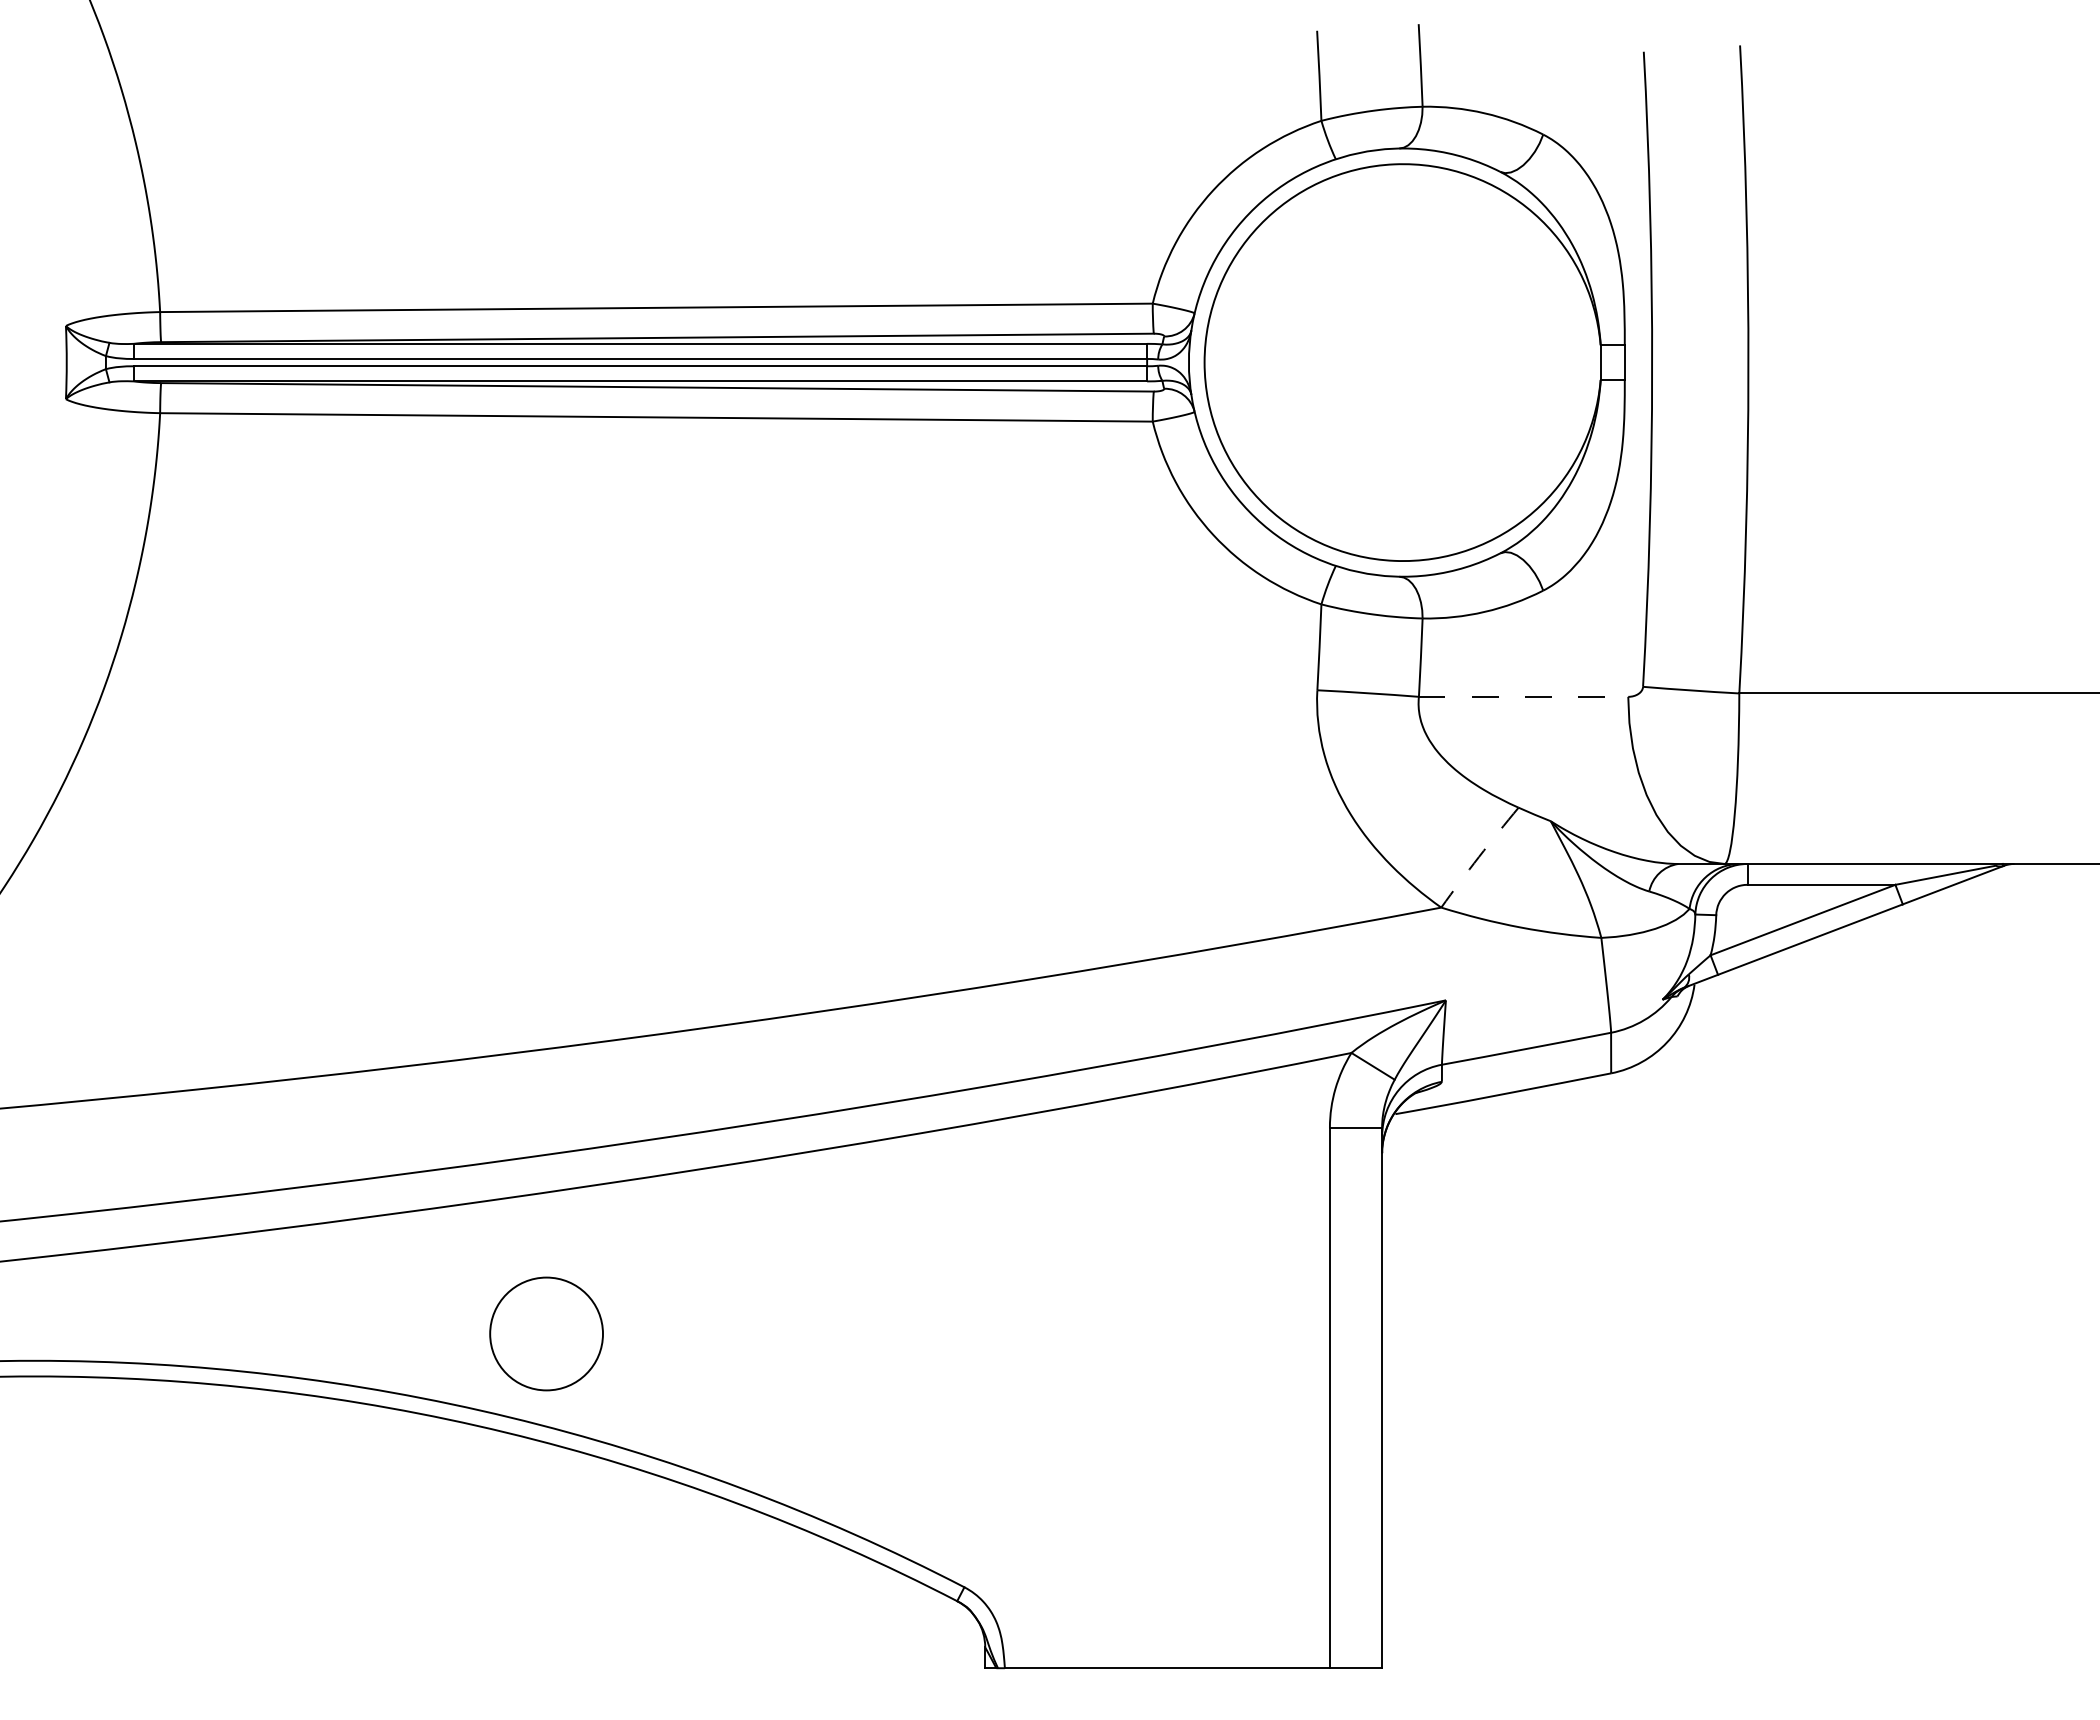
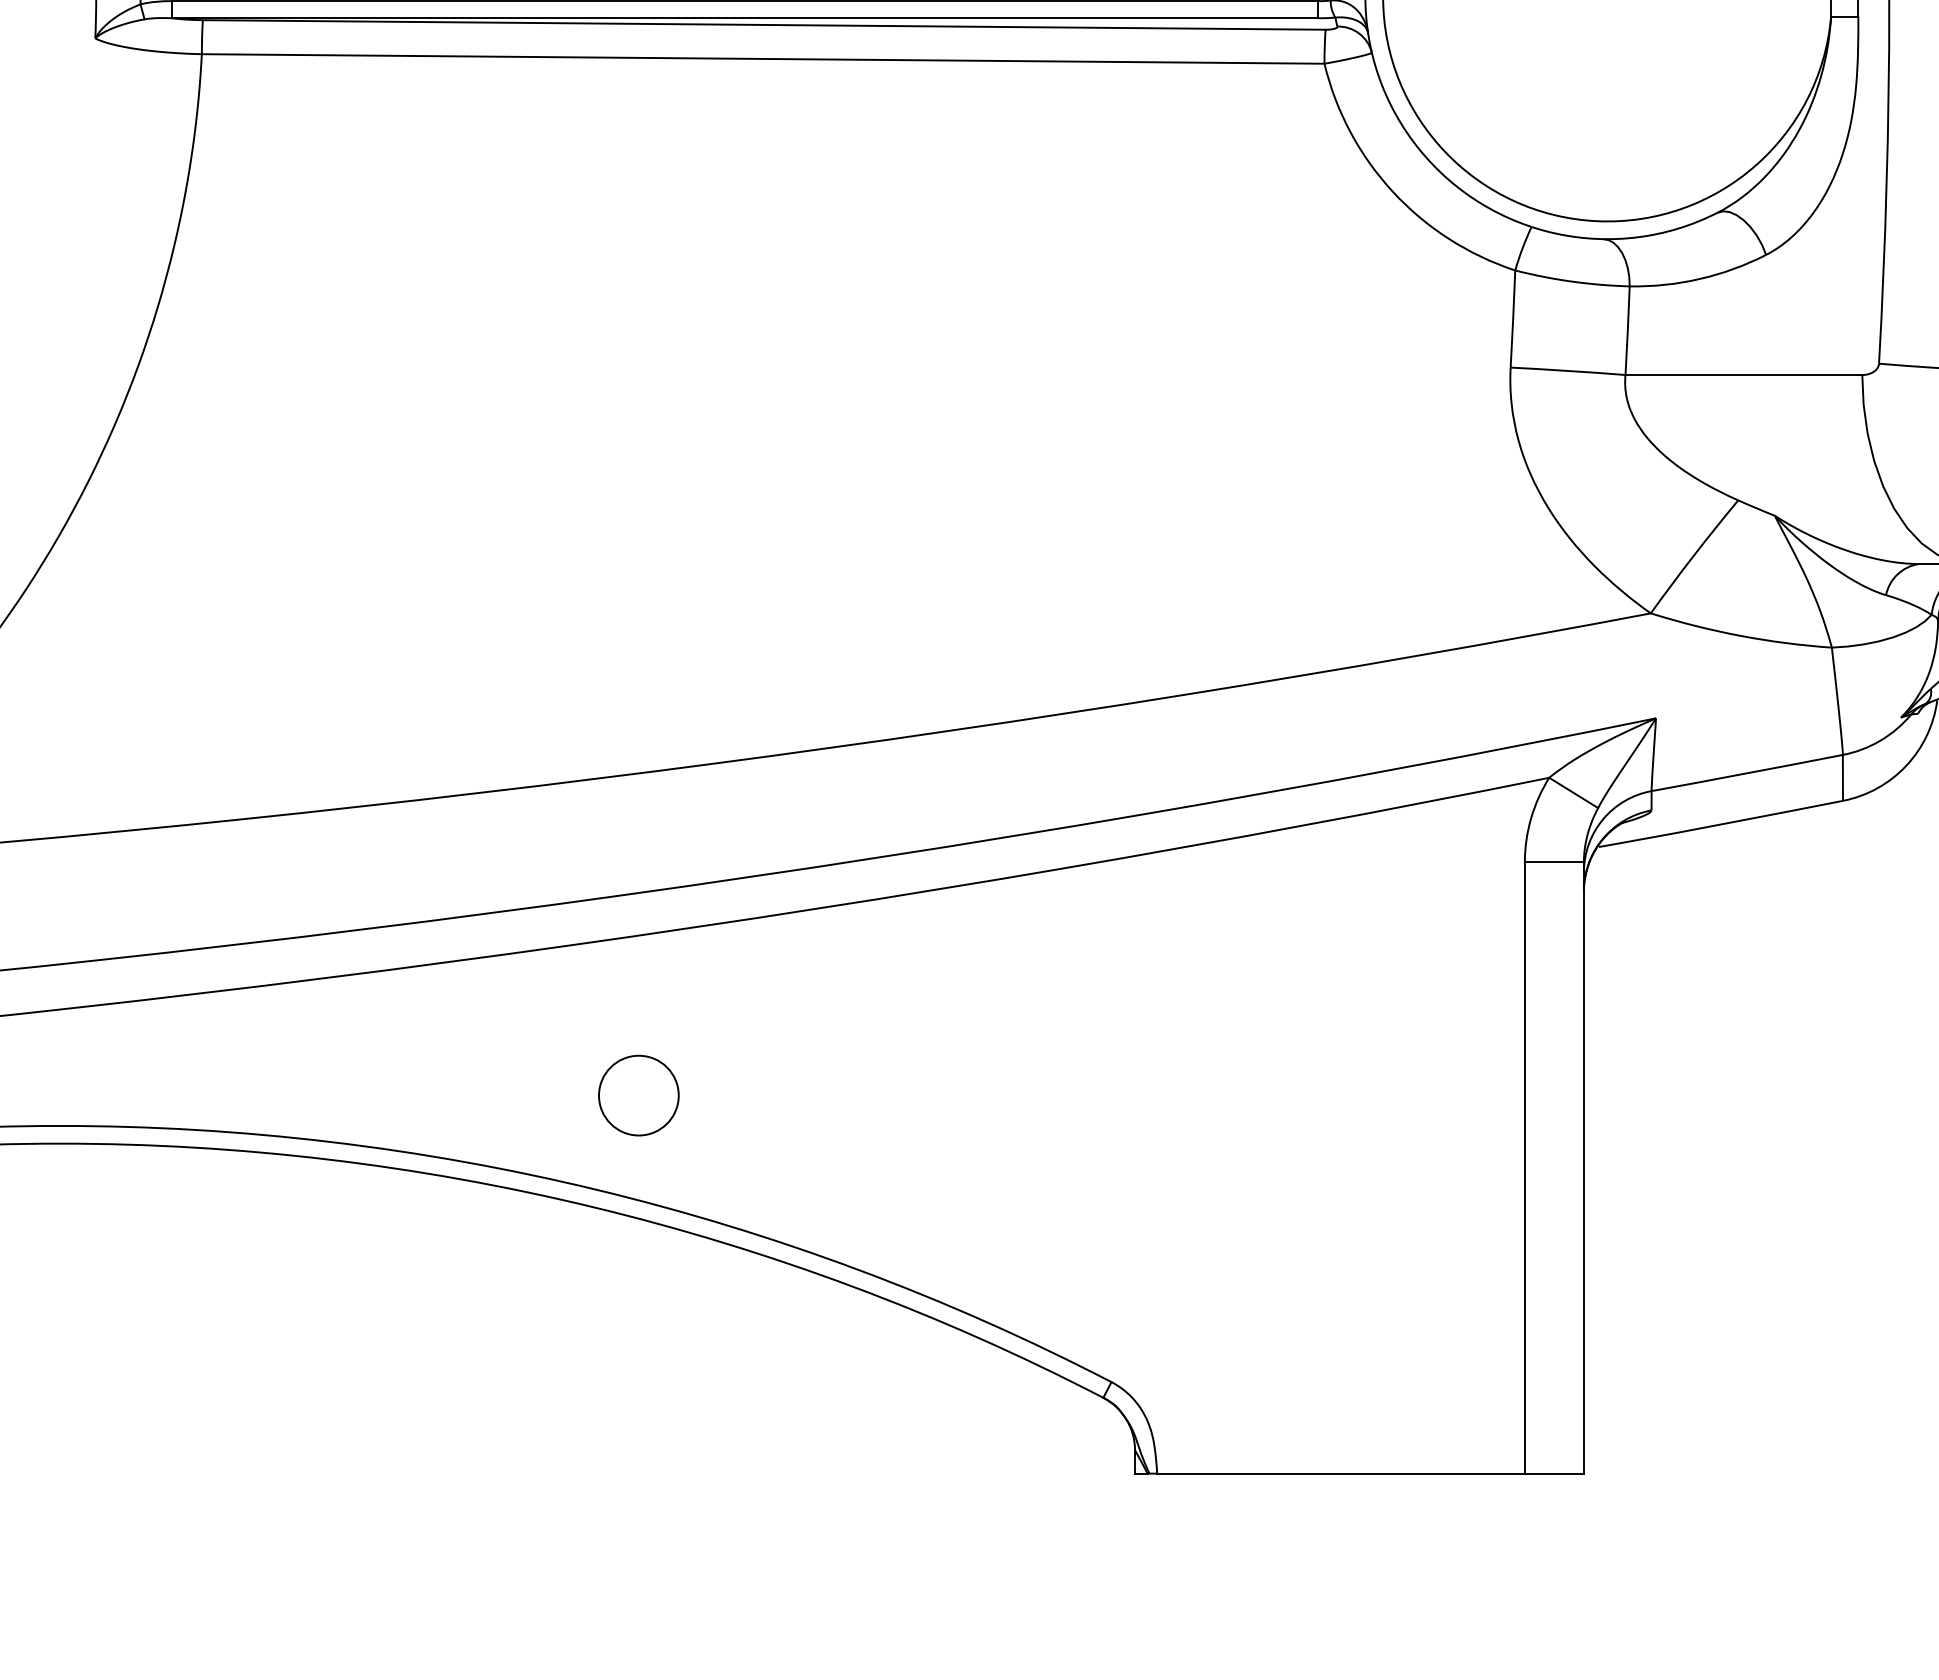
line: (1523, 696) -> (1743, 374), dashed -> solid
arc: (1479, 856) -> (1694, 555), dashed -> solid
circle: (546, 1333) -> (638, 1095), size x0.62

